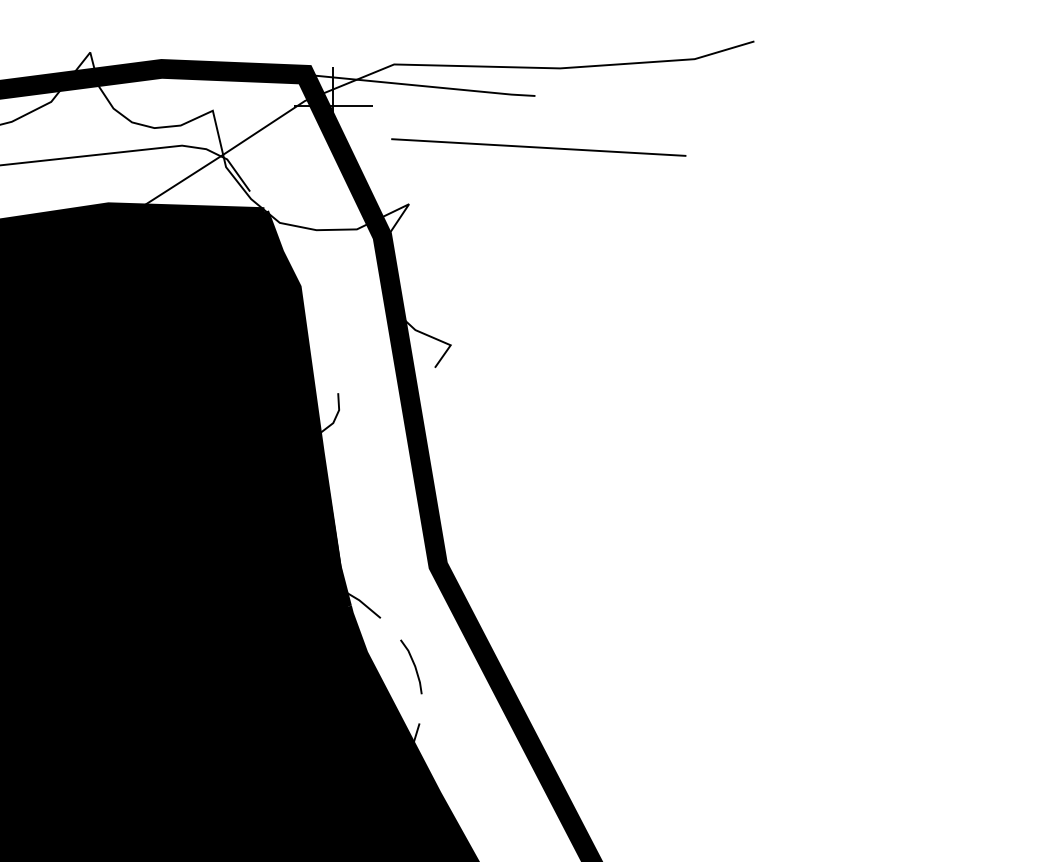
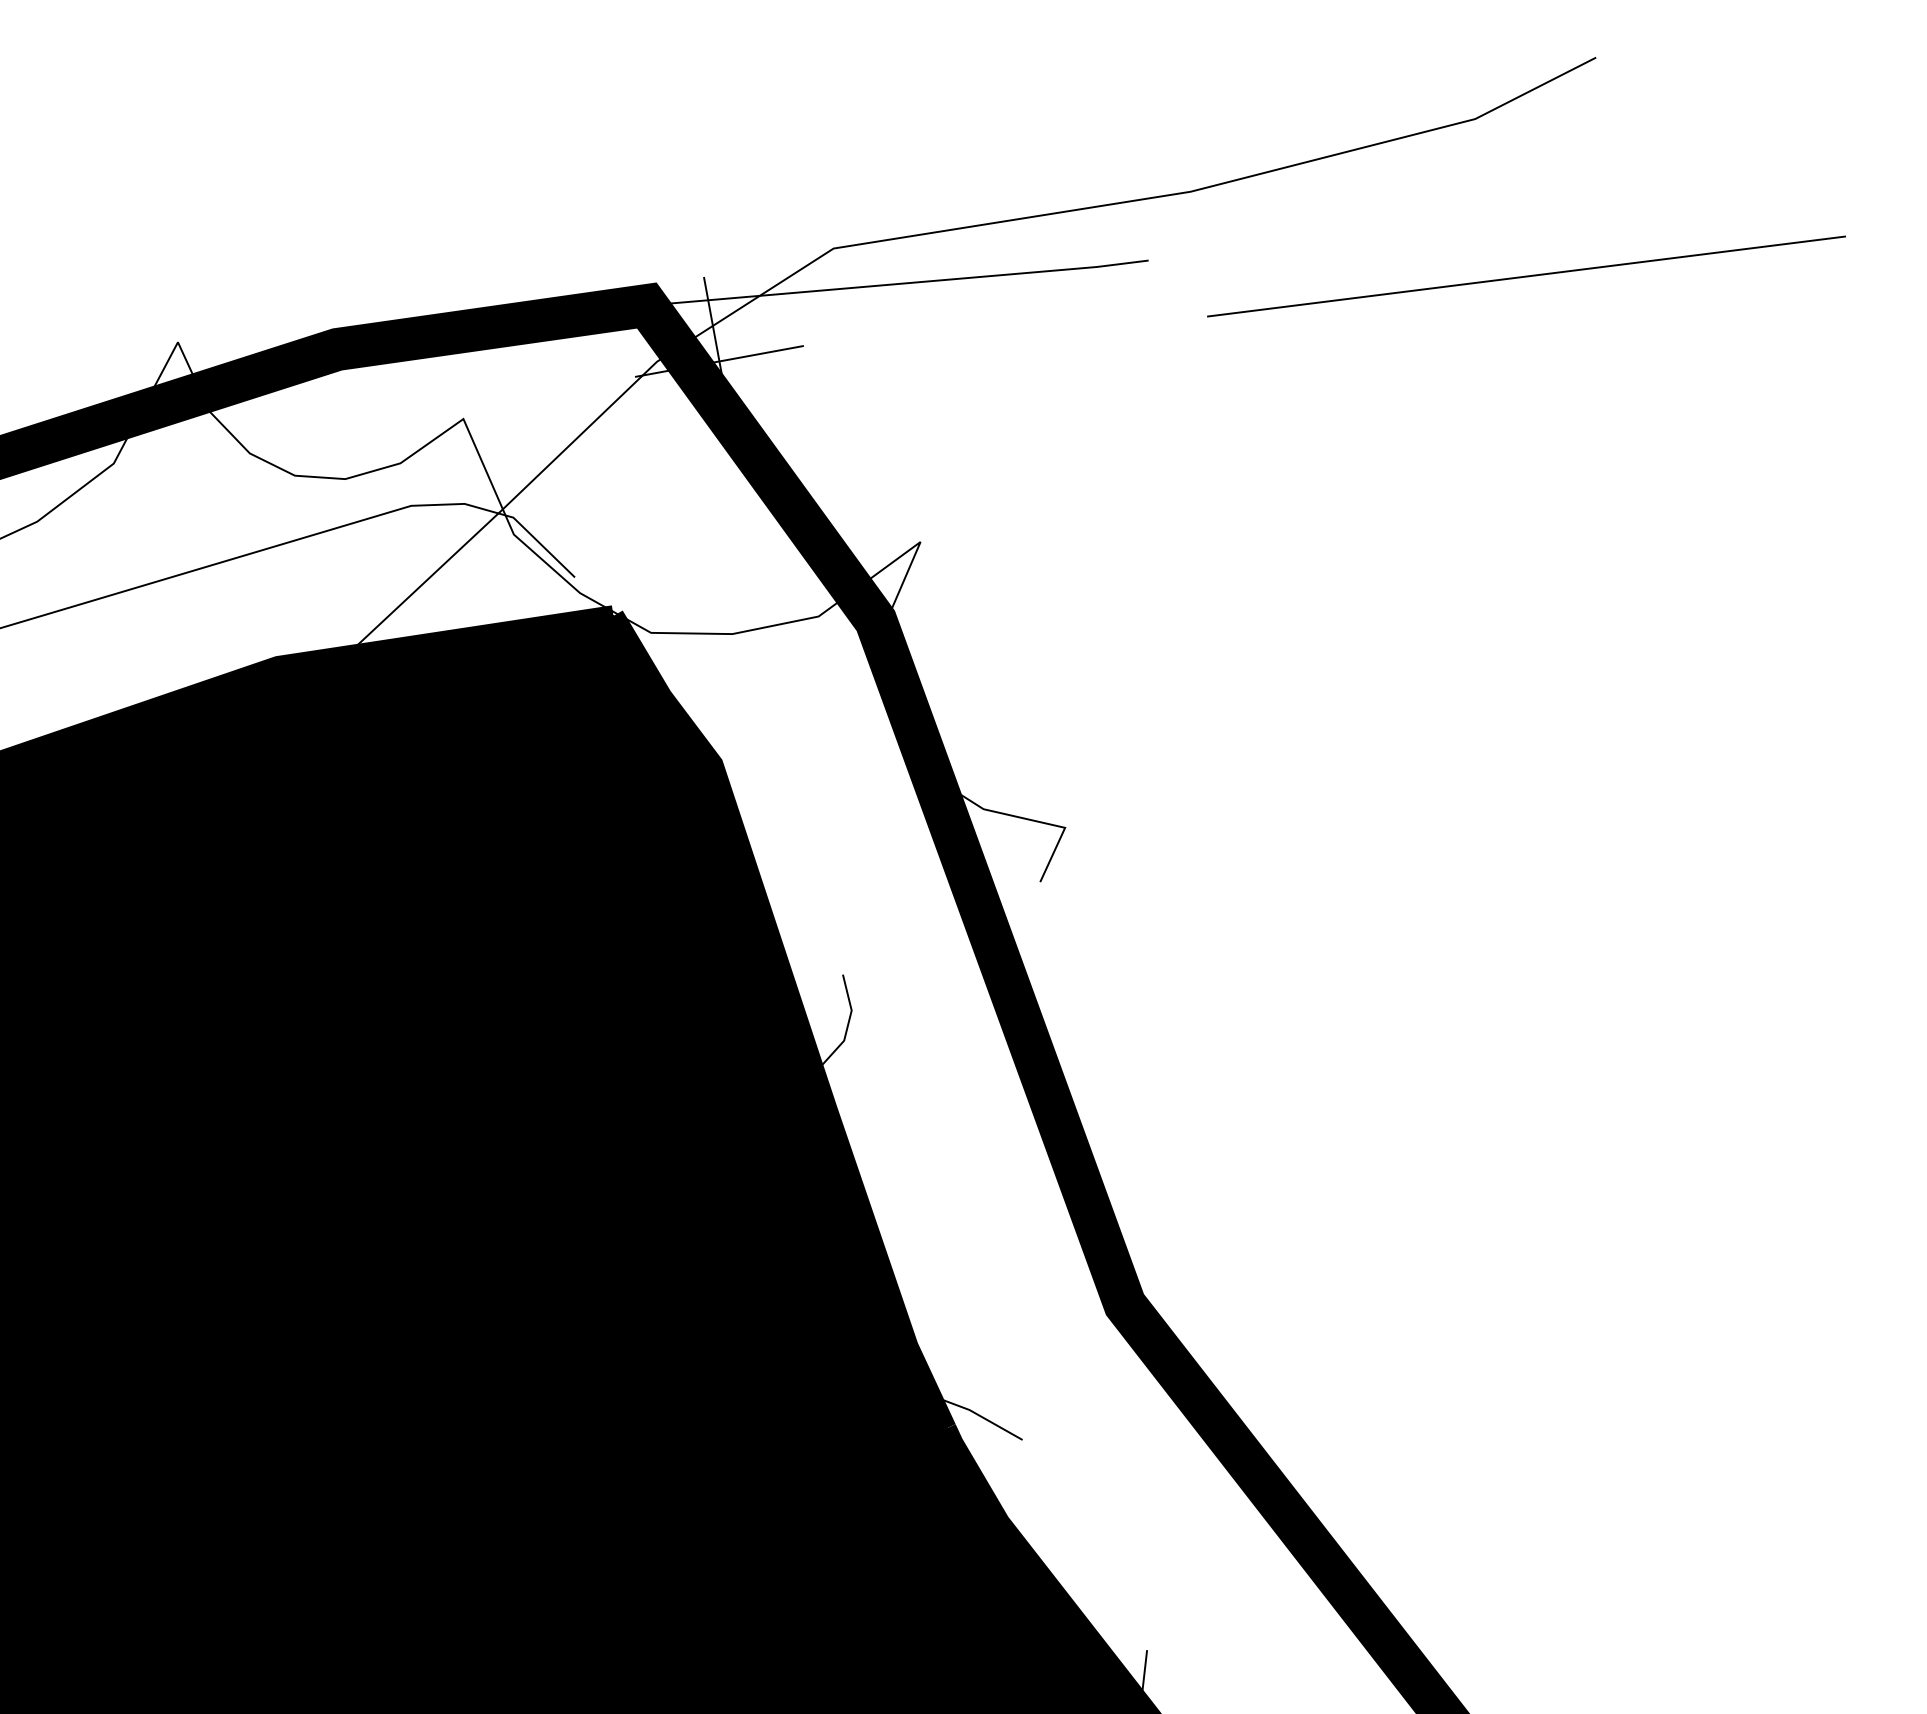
line: (538, 147) -> (1525, 276), moved
line: (413, 665) -> (1111, 1528), removed

